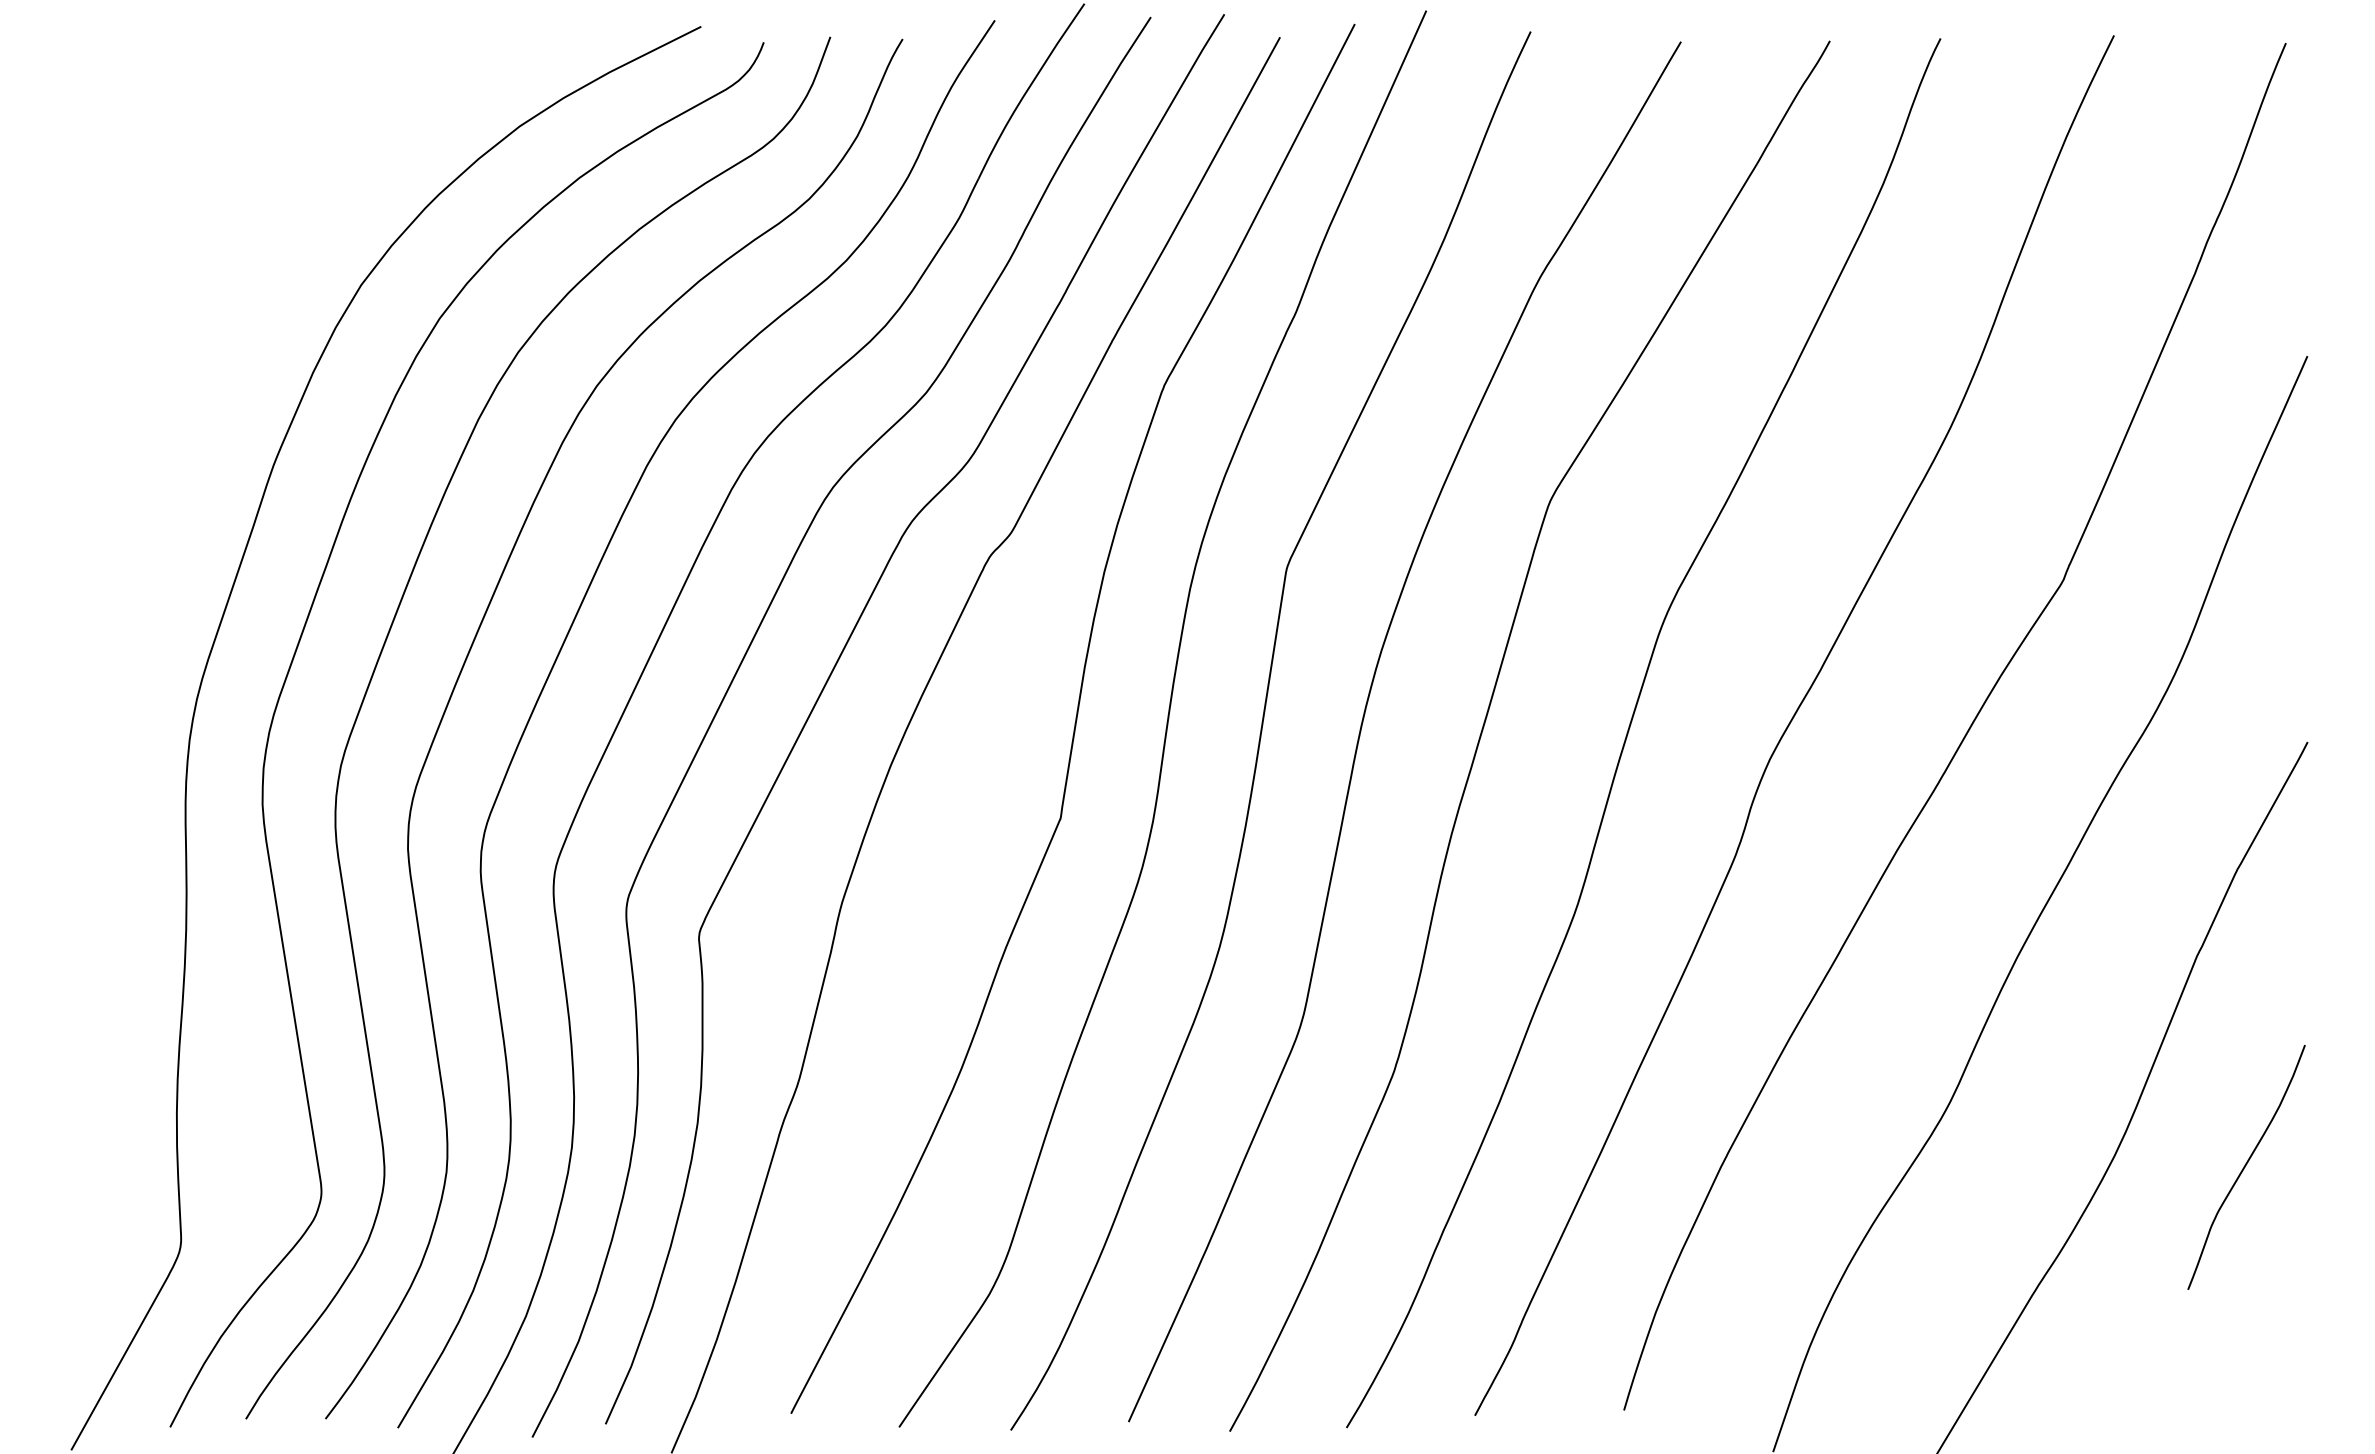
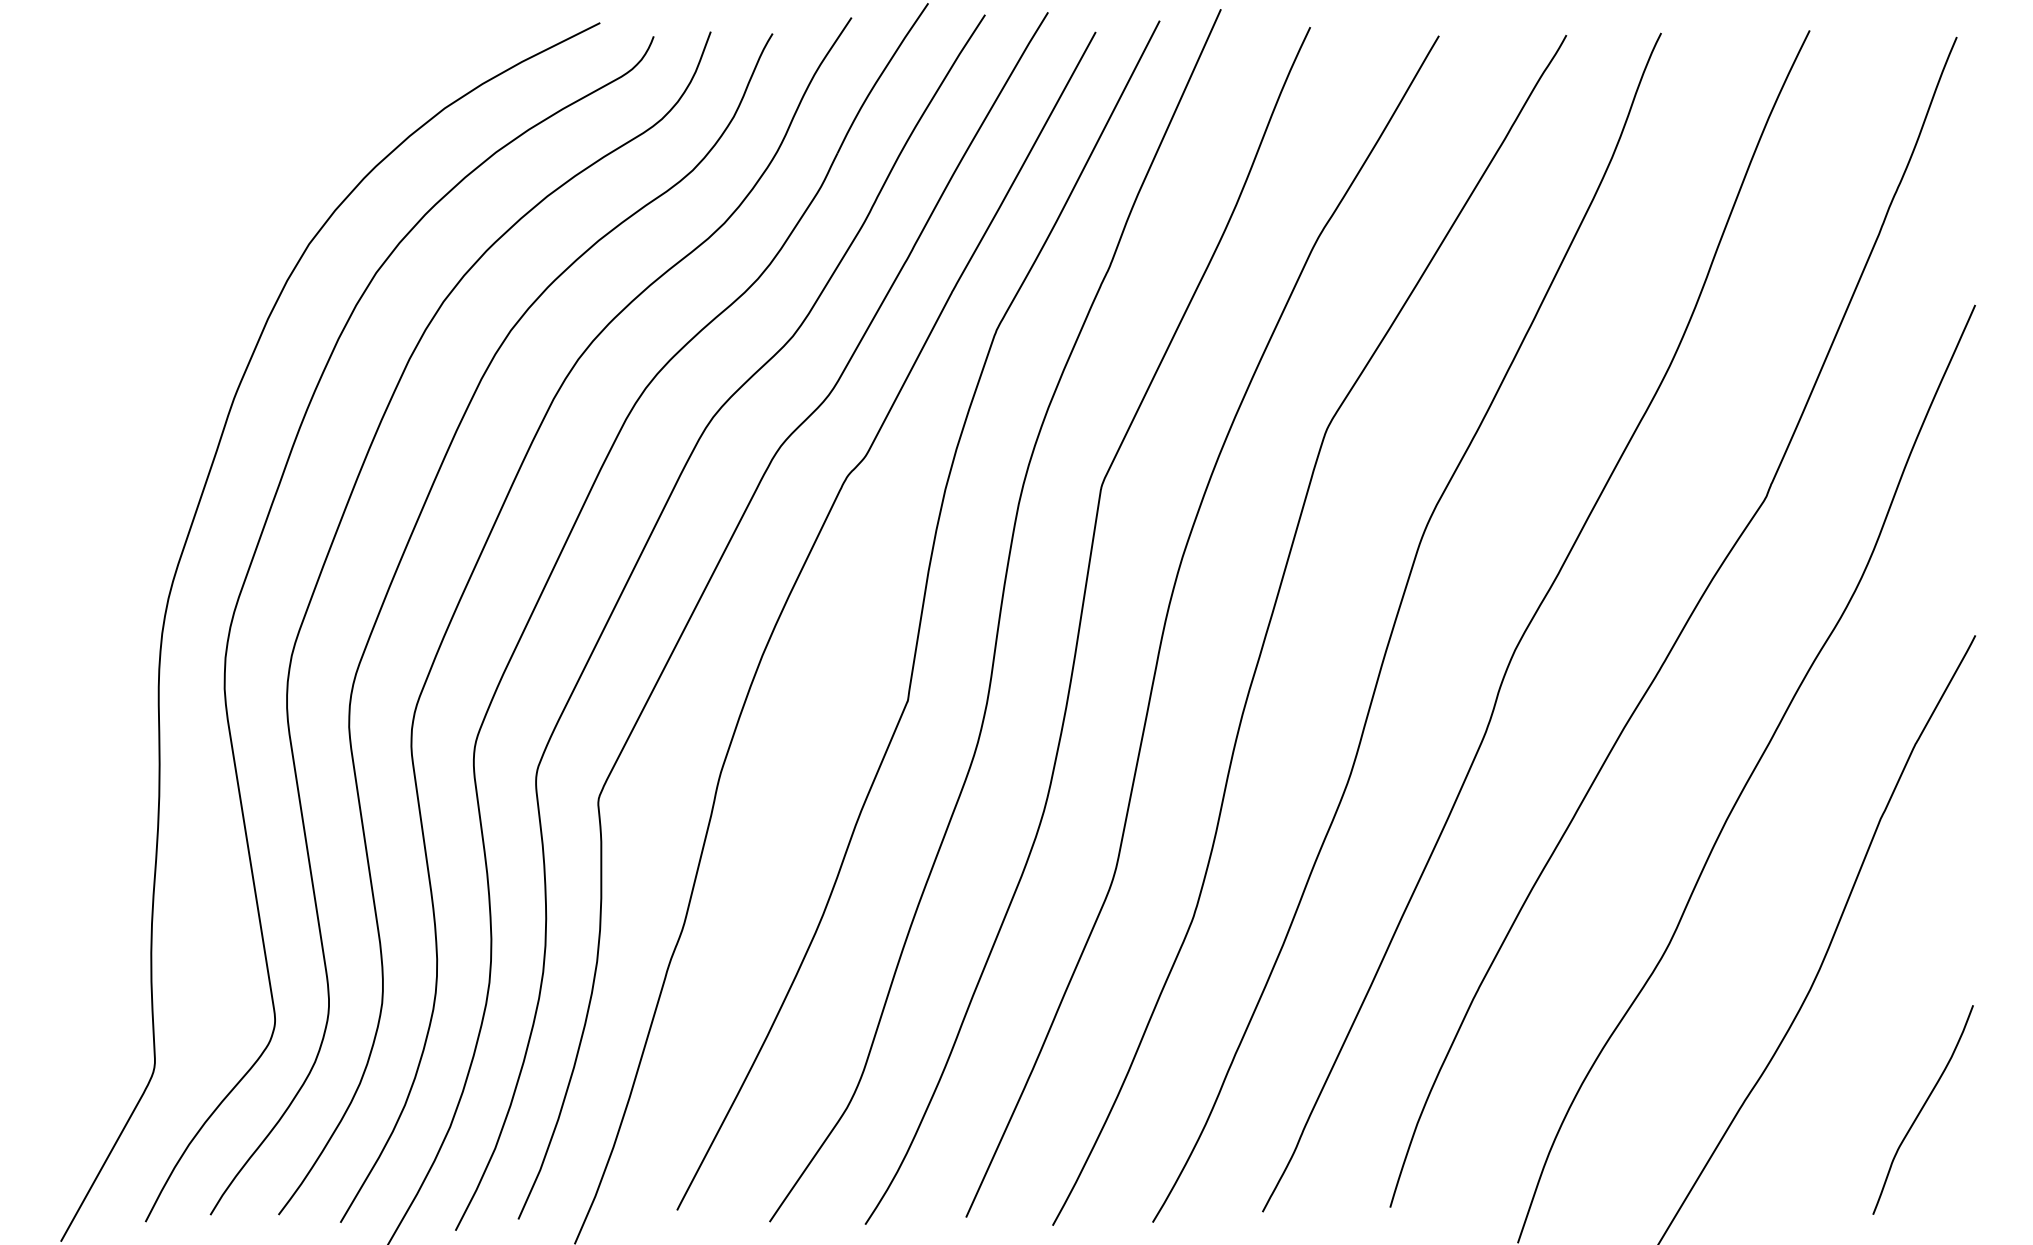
curve: (2245, 1167) -> (1922, 1110), moved

